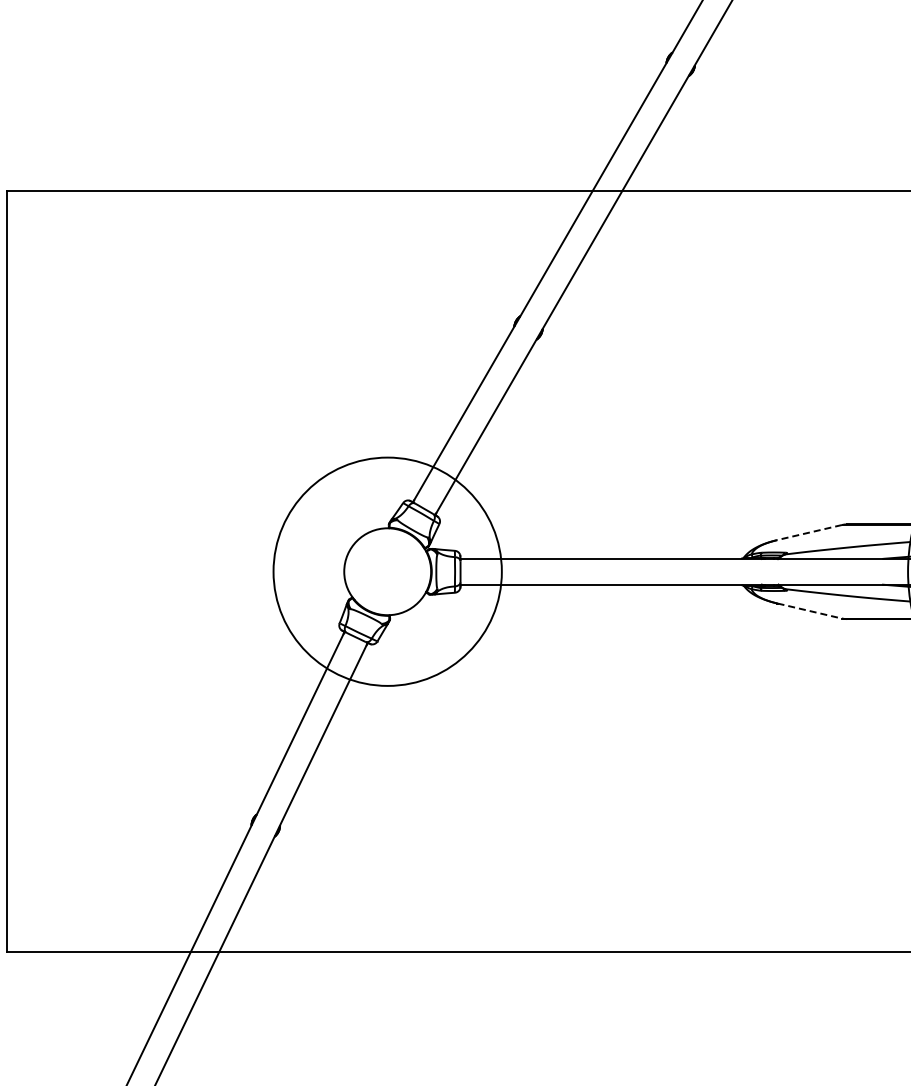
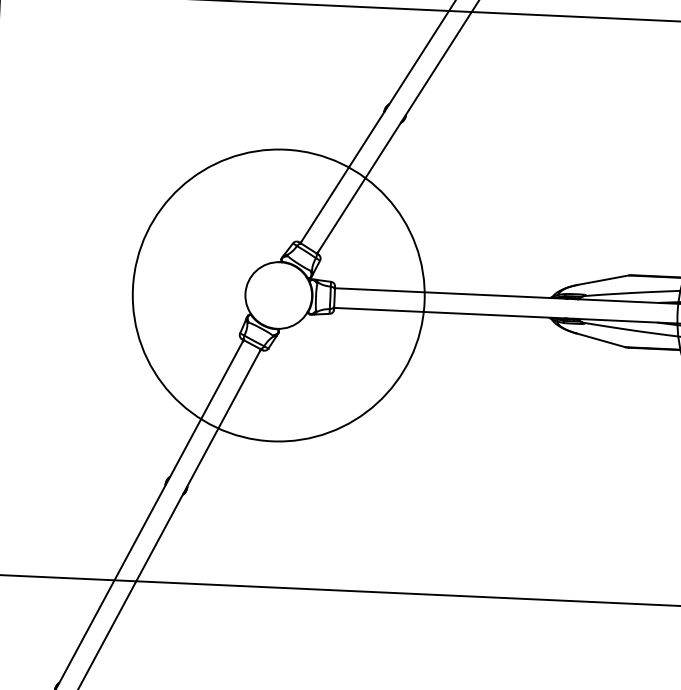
line: (809, 532) -> (603, 280), dashed -> solid
circle: (387, 571) -> (278, 295), size x1.67
line: (810, 611) -> (601, 340), dashed -> solid

